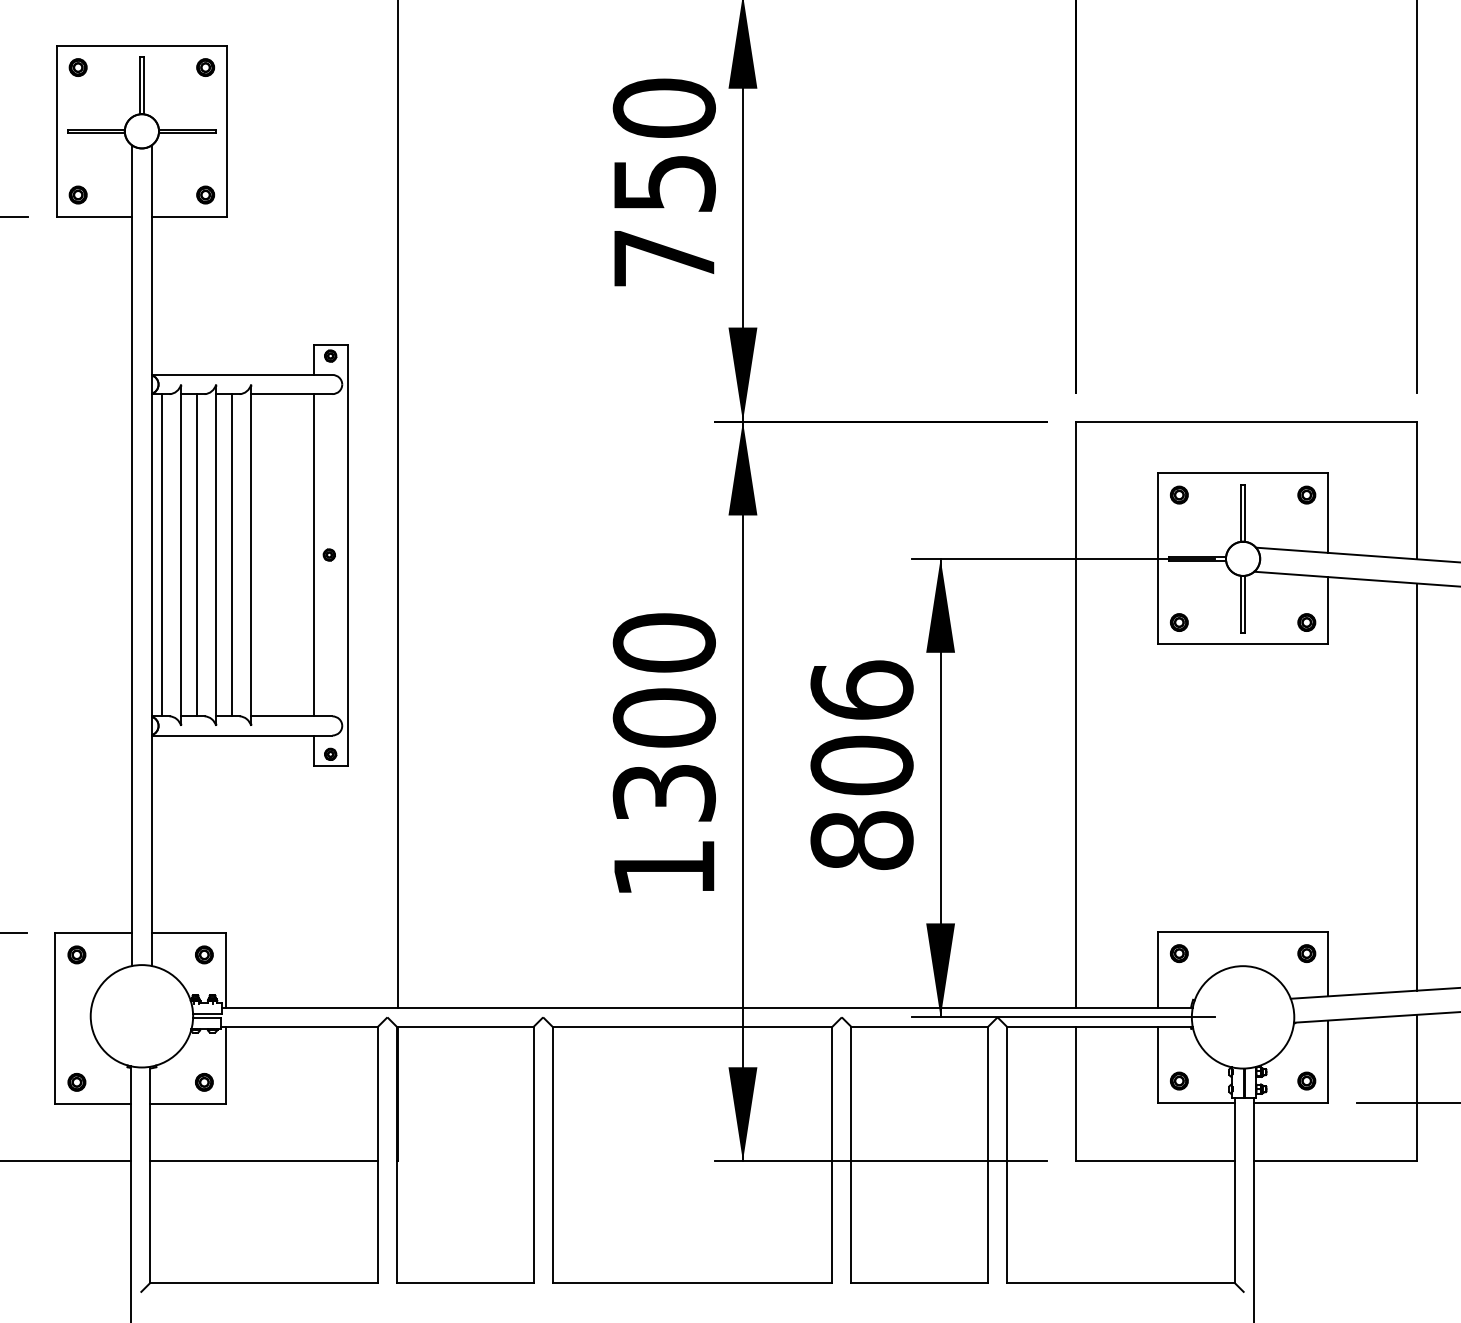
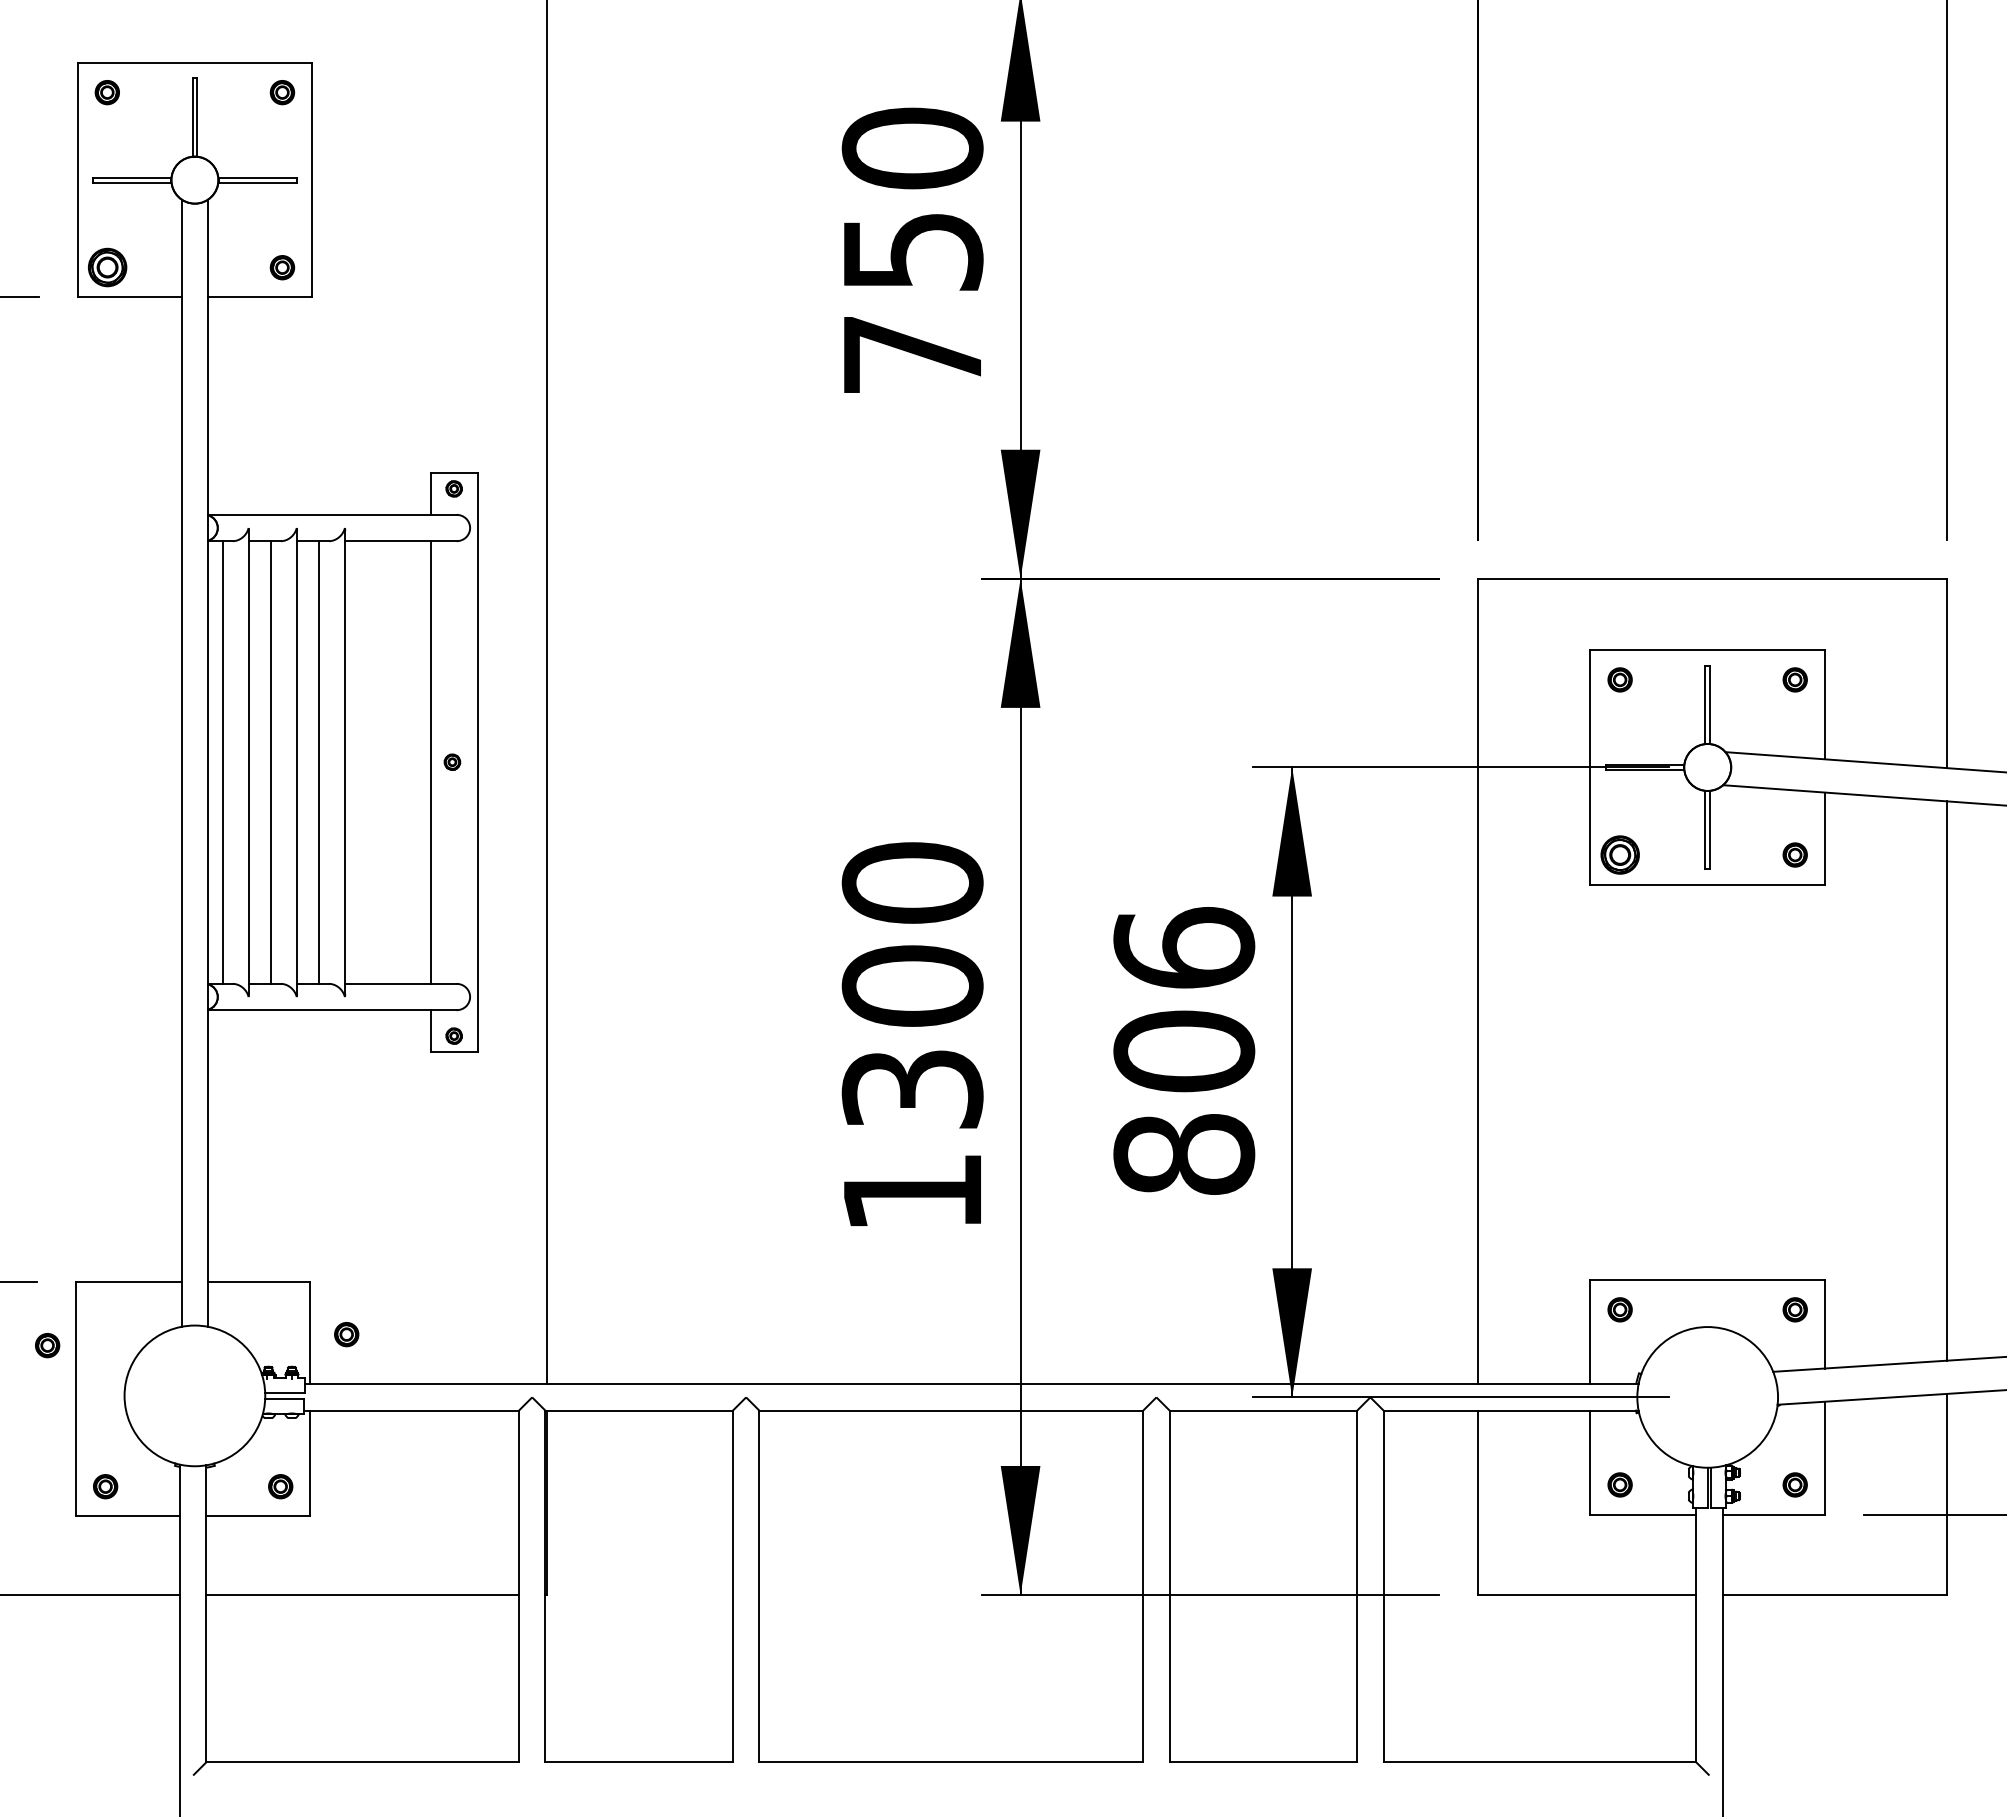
part: (77, 194) -> (106, 267), size x1.6
part: (1178, 622) -> (1619, 854), size x1.6
part: (76, 954) -> (47, 1345), moved
part: (204, 954) -> (346, 1334), moved

